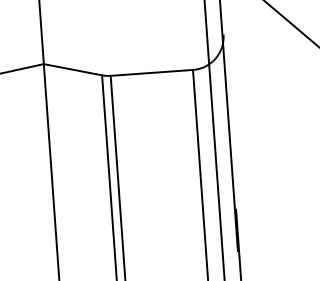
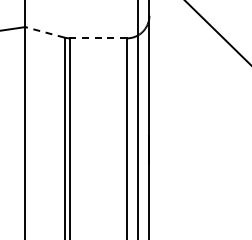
line: (72, 69) -> (44, 32), solid -> dashed
line: (151, 73) -> (98, 38), solid -> dashed

